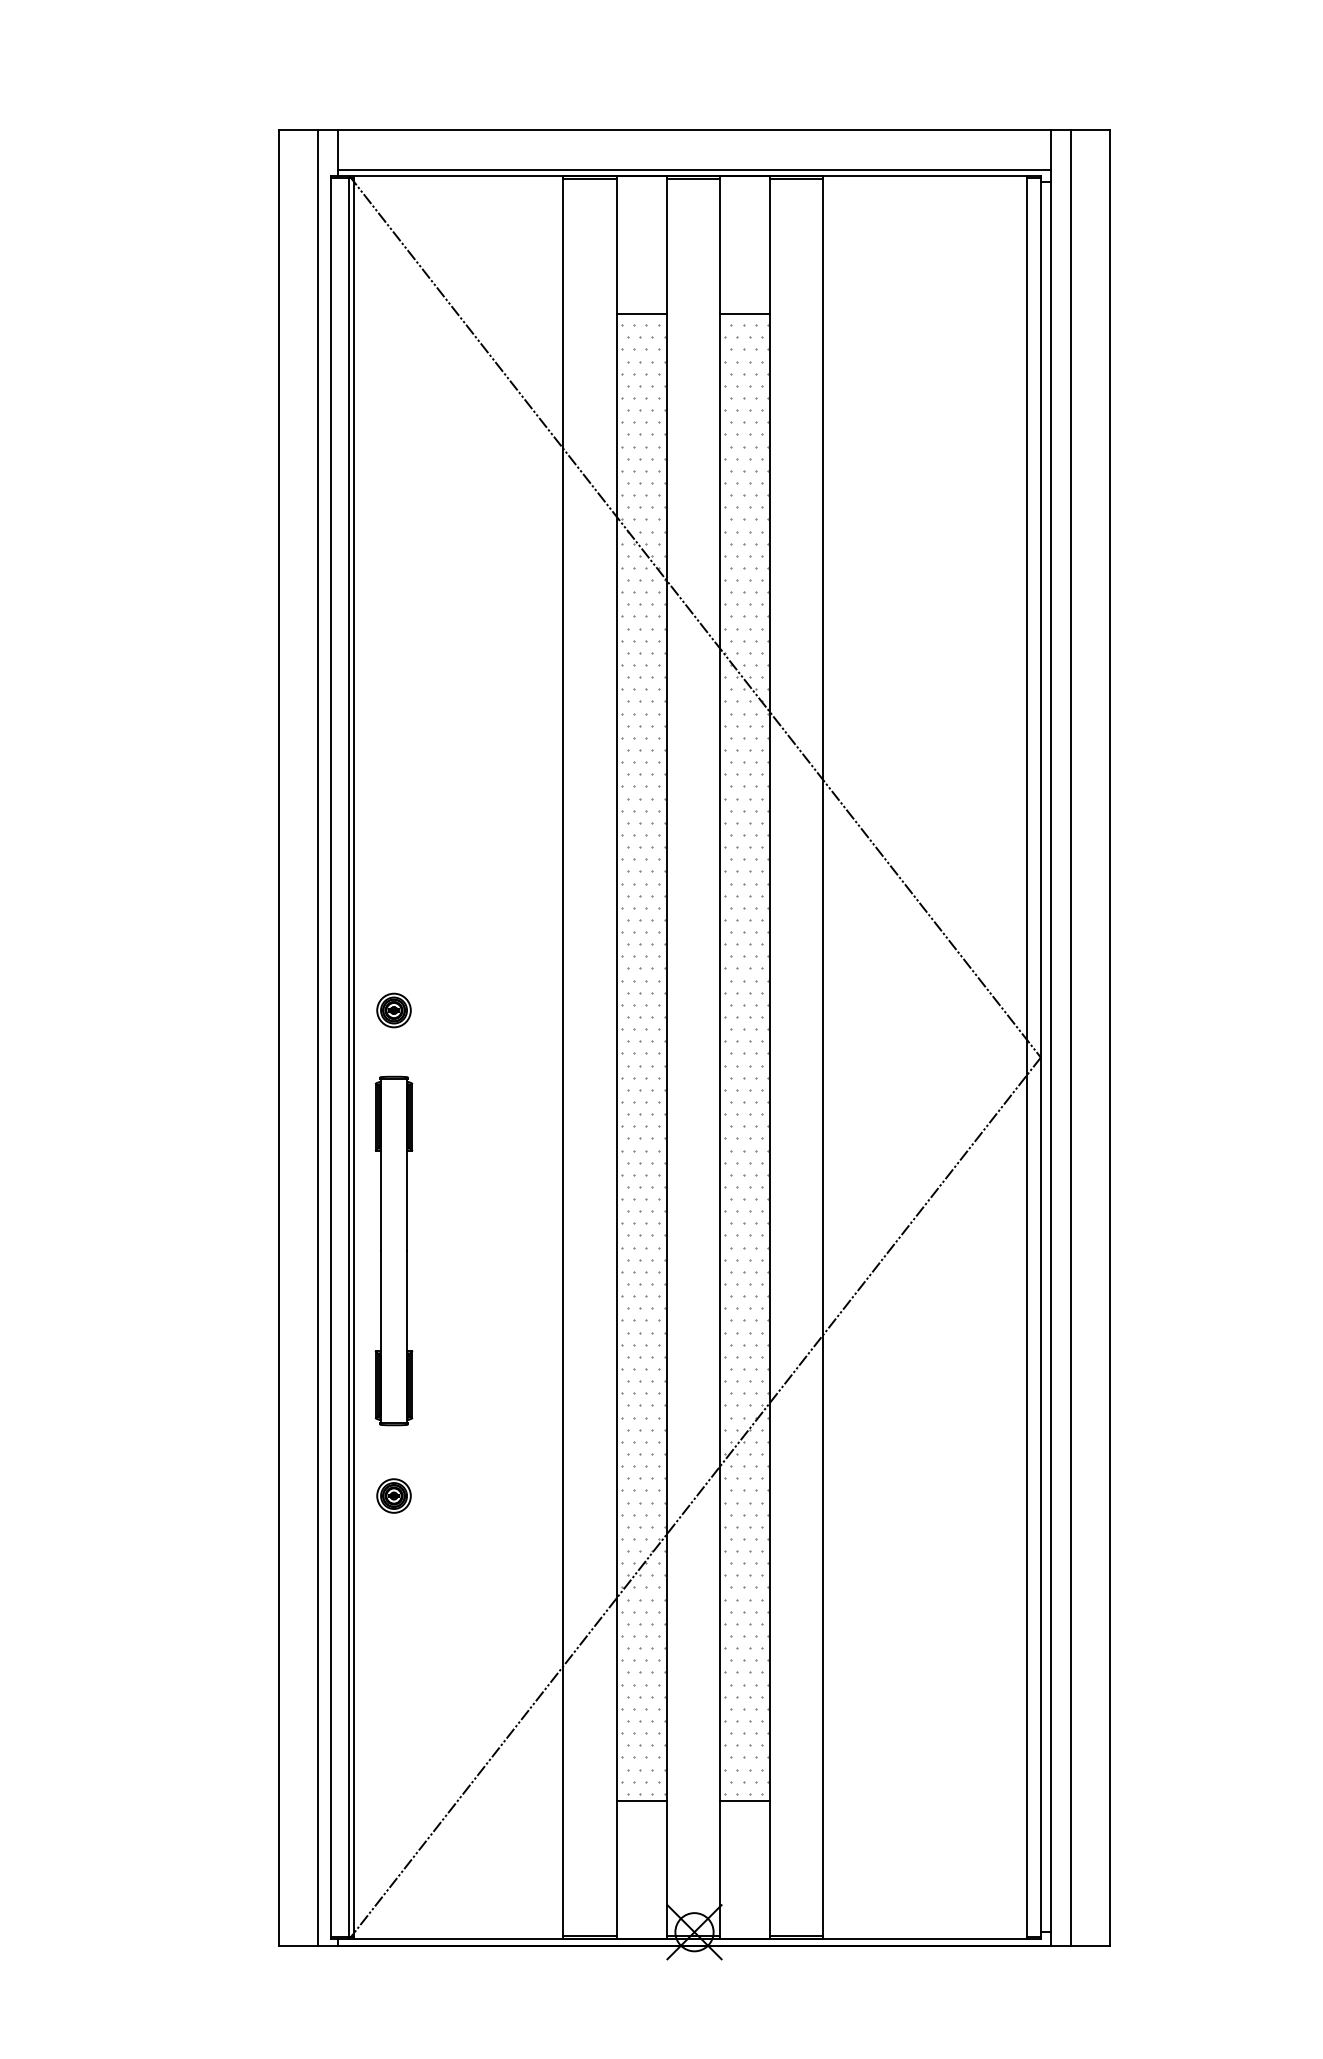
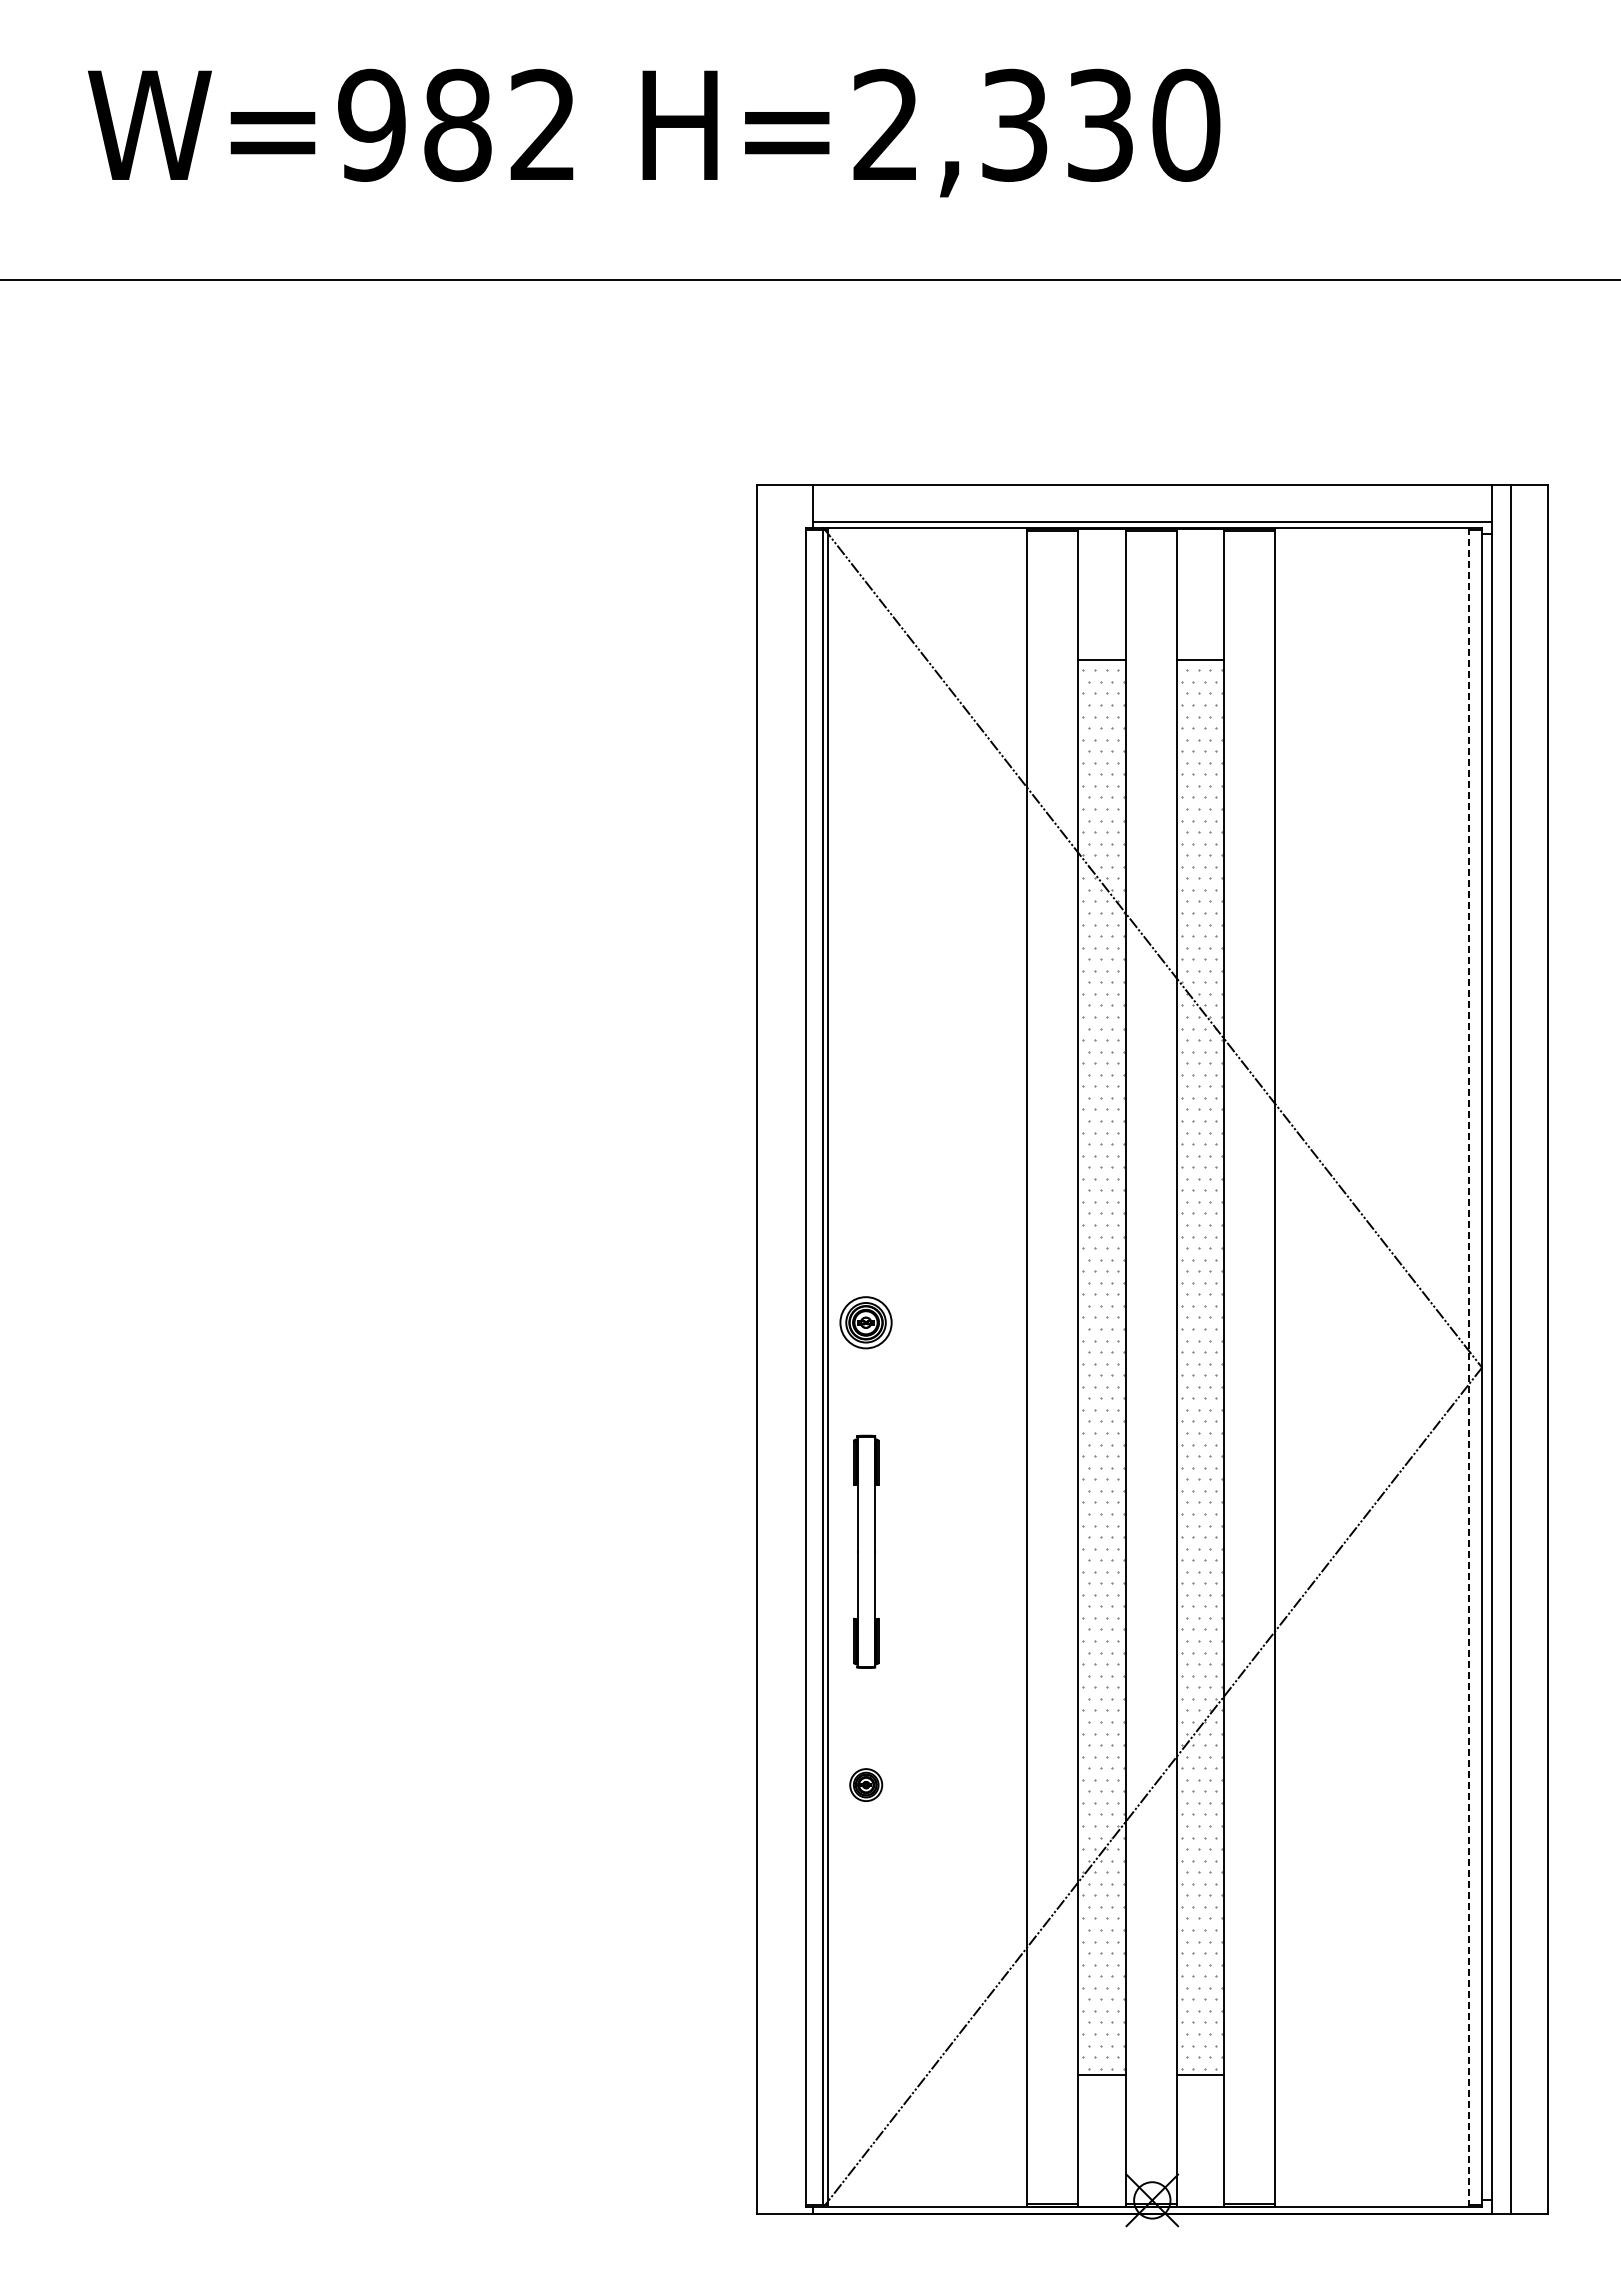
part: (394, 1010) -> (866, 1322), size x1.6
line: (317, 1037) -> (793, 1348), removed
line: (1027, 1057) -> (1469, 1367), solid -> dashed
part: (394, 1250) -> (866, 1551), size x0.7

